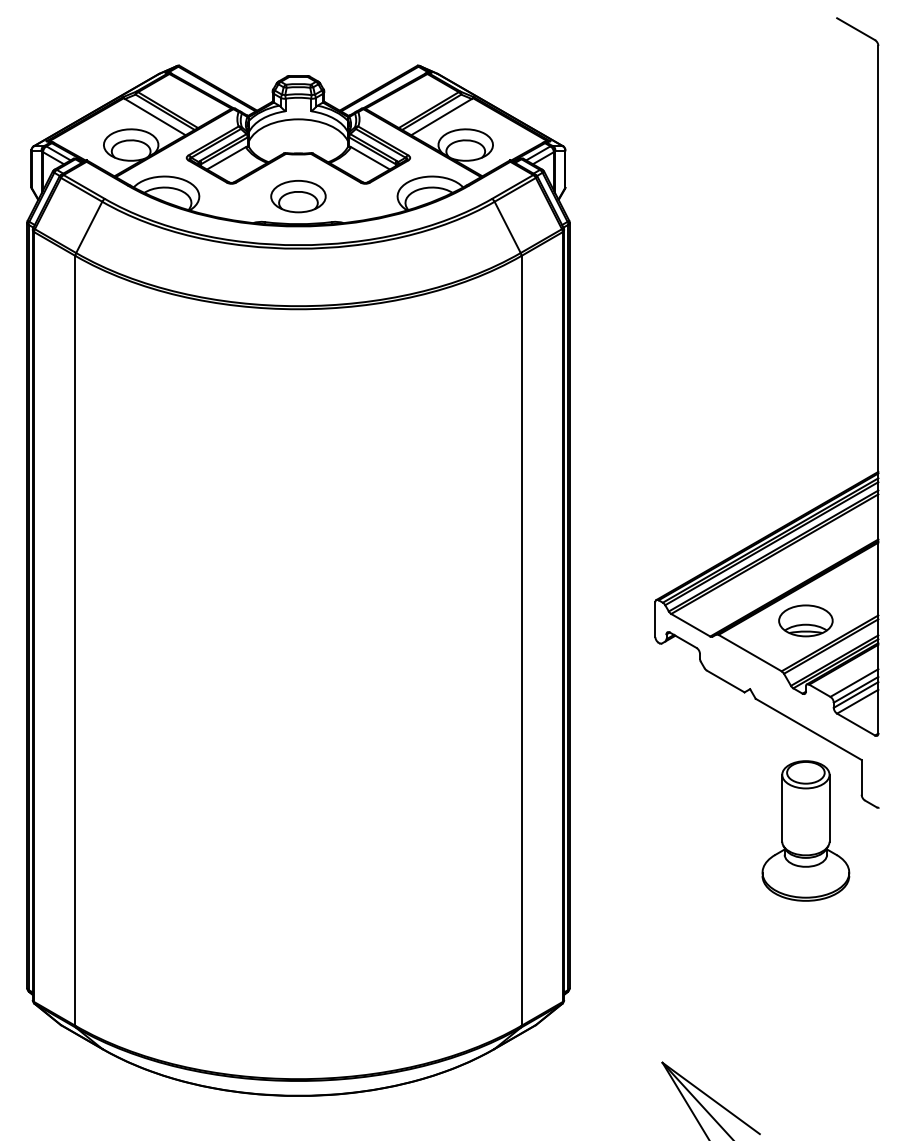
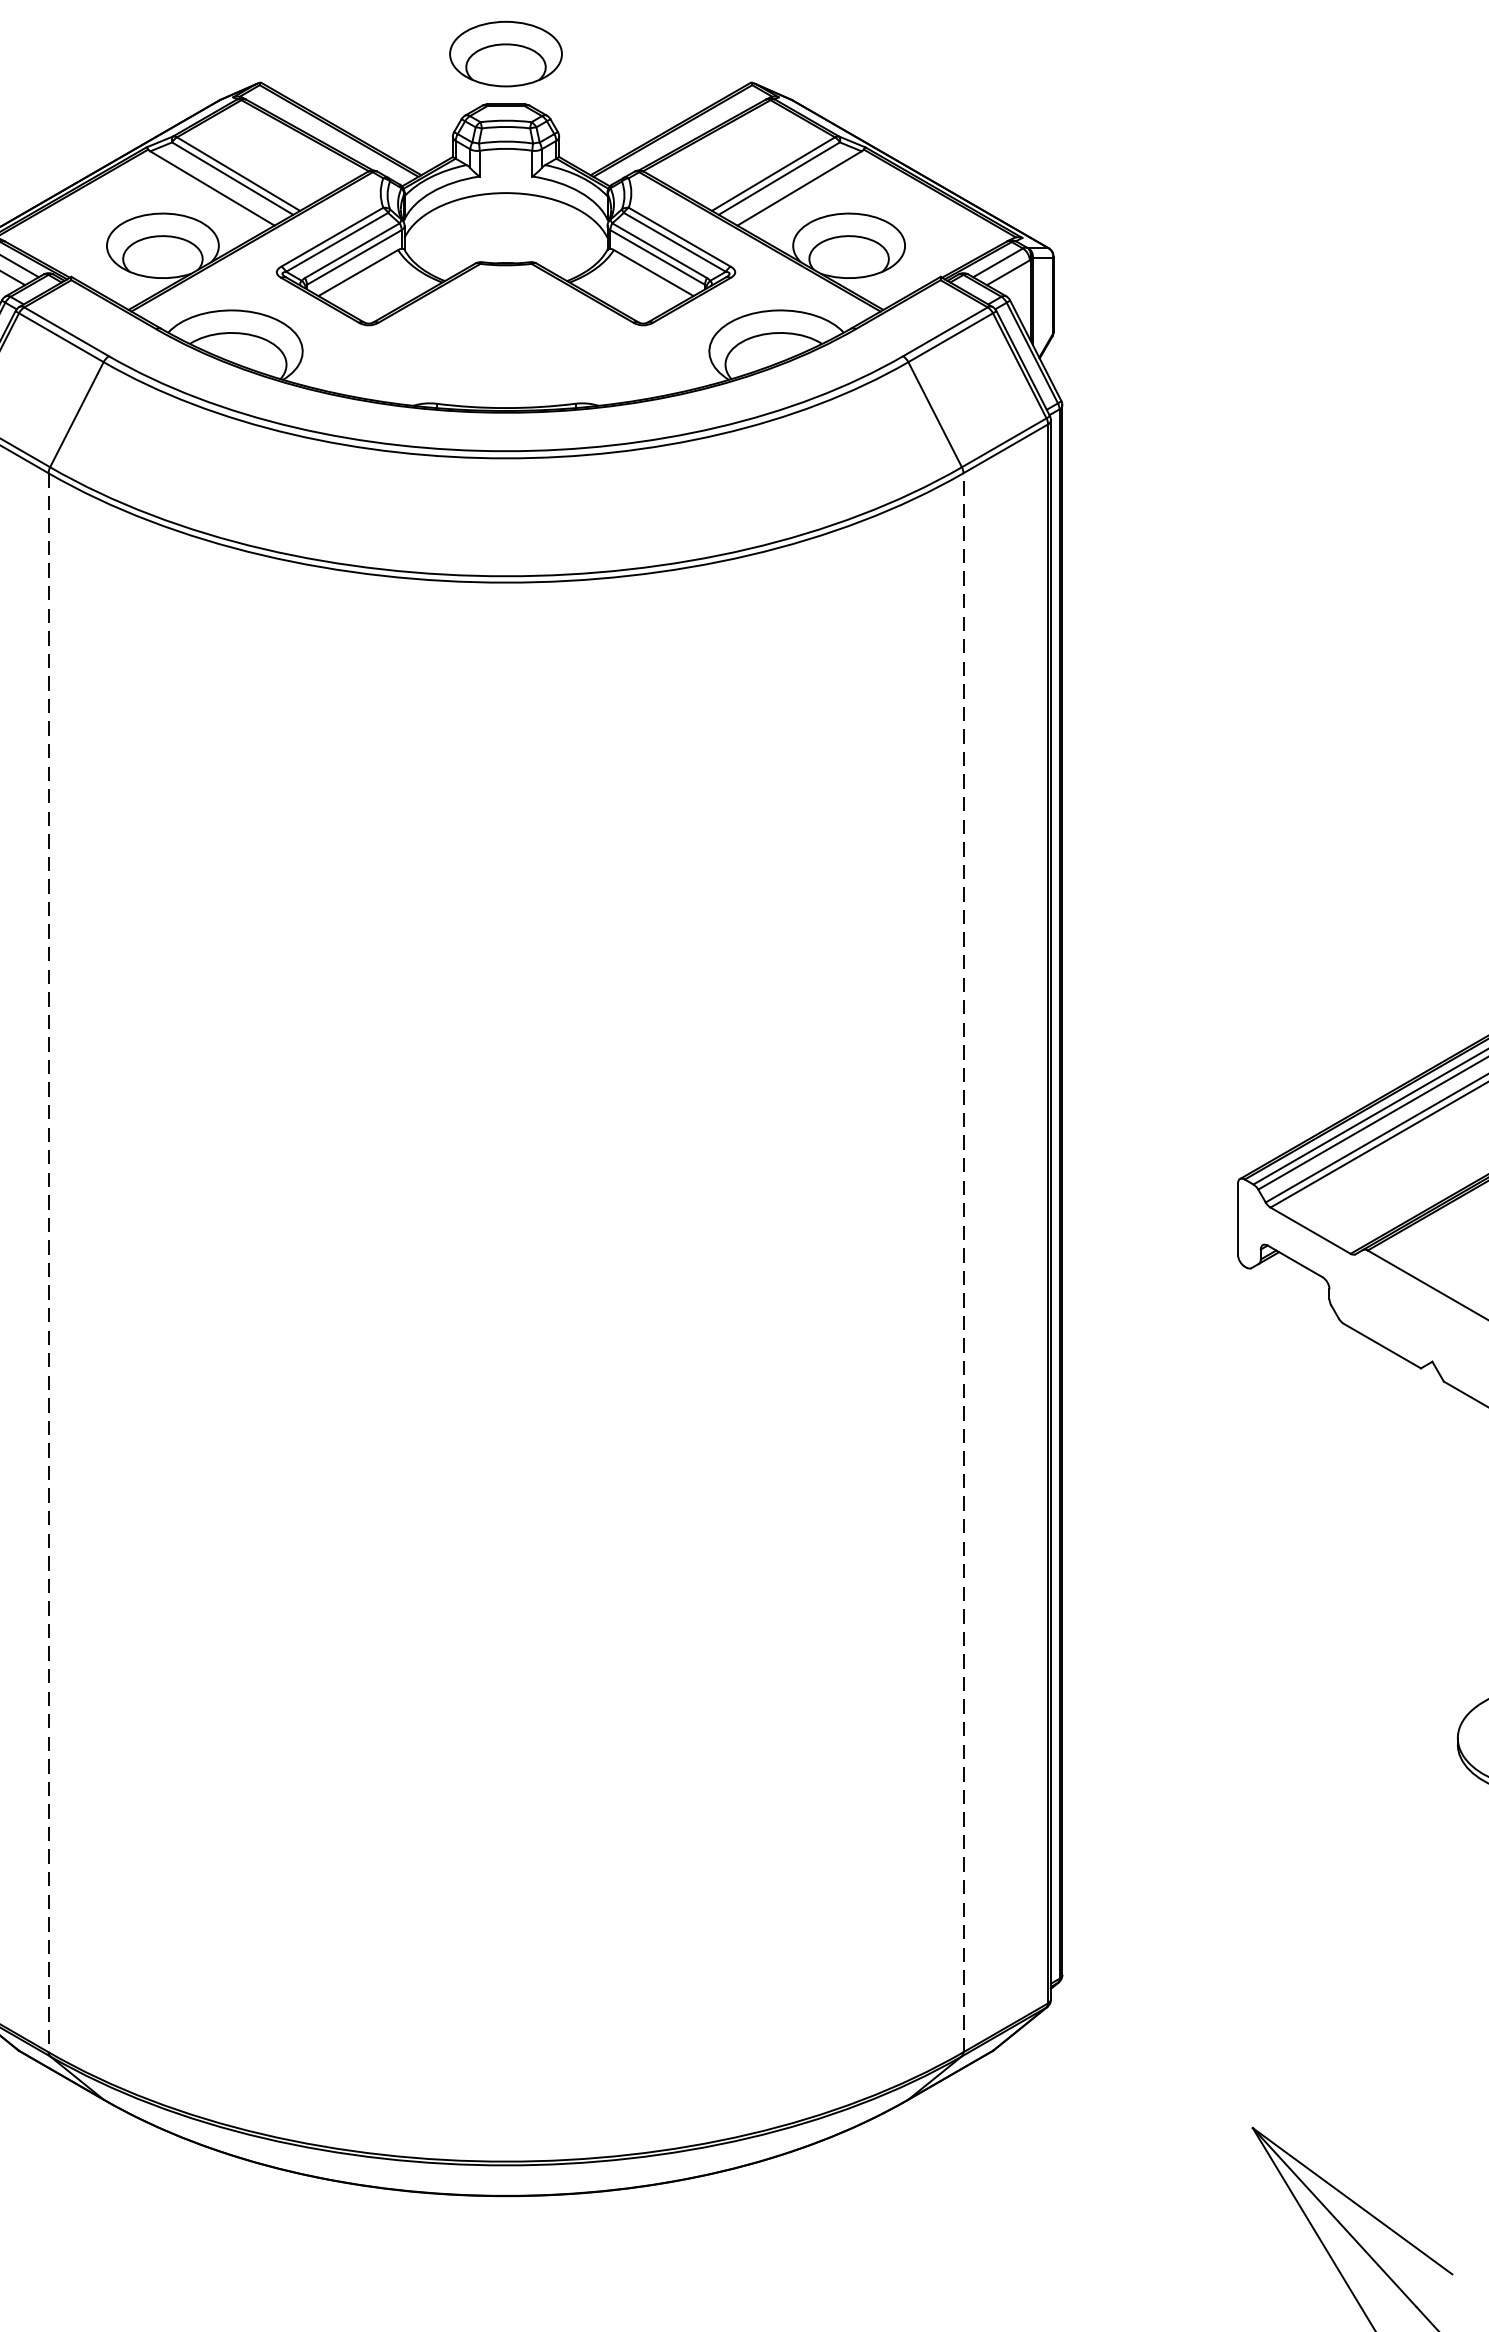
part: (298, 196) -> (506, 53), moved
line: (75, 640) -> (48, 1261), solid -> dashed
line: (521, 640) -> (963, 1261), solid -> dashed

